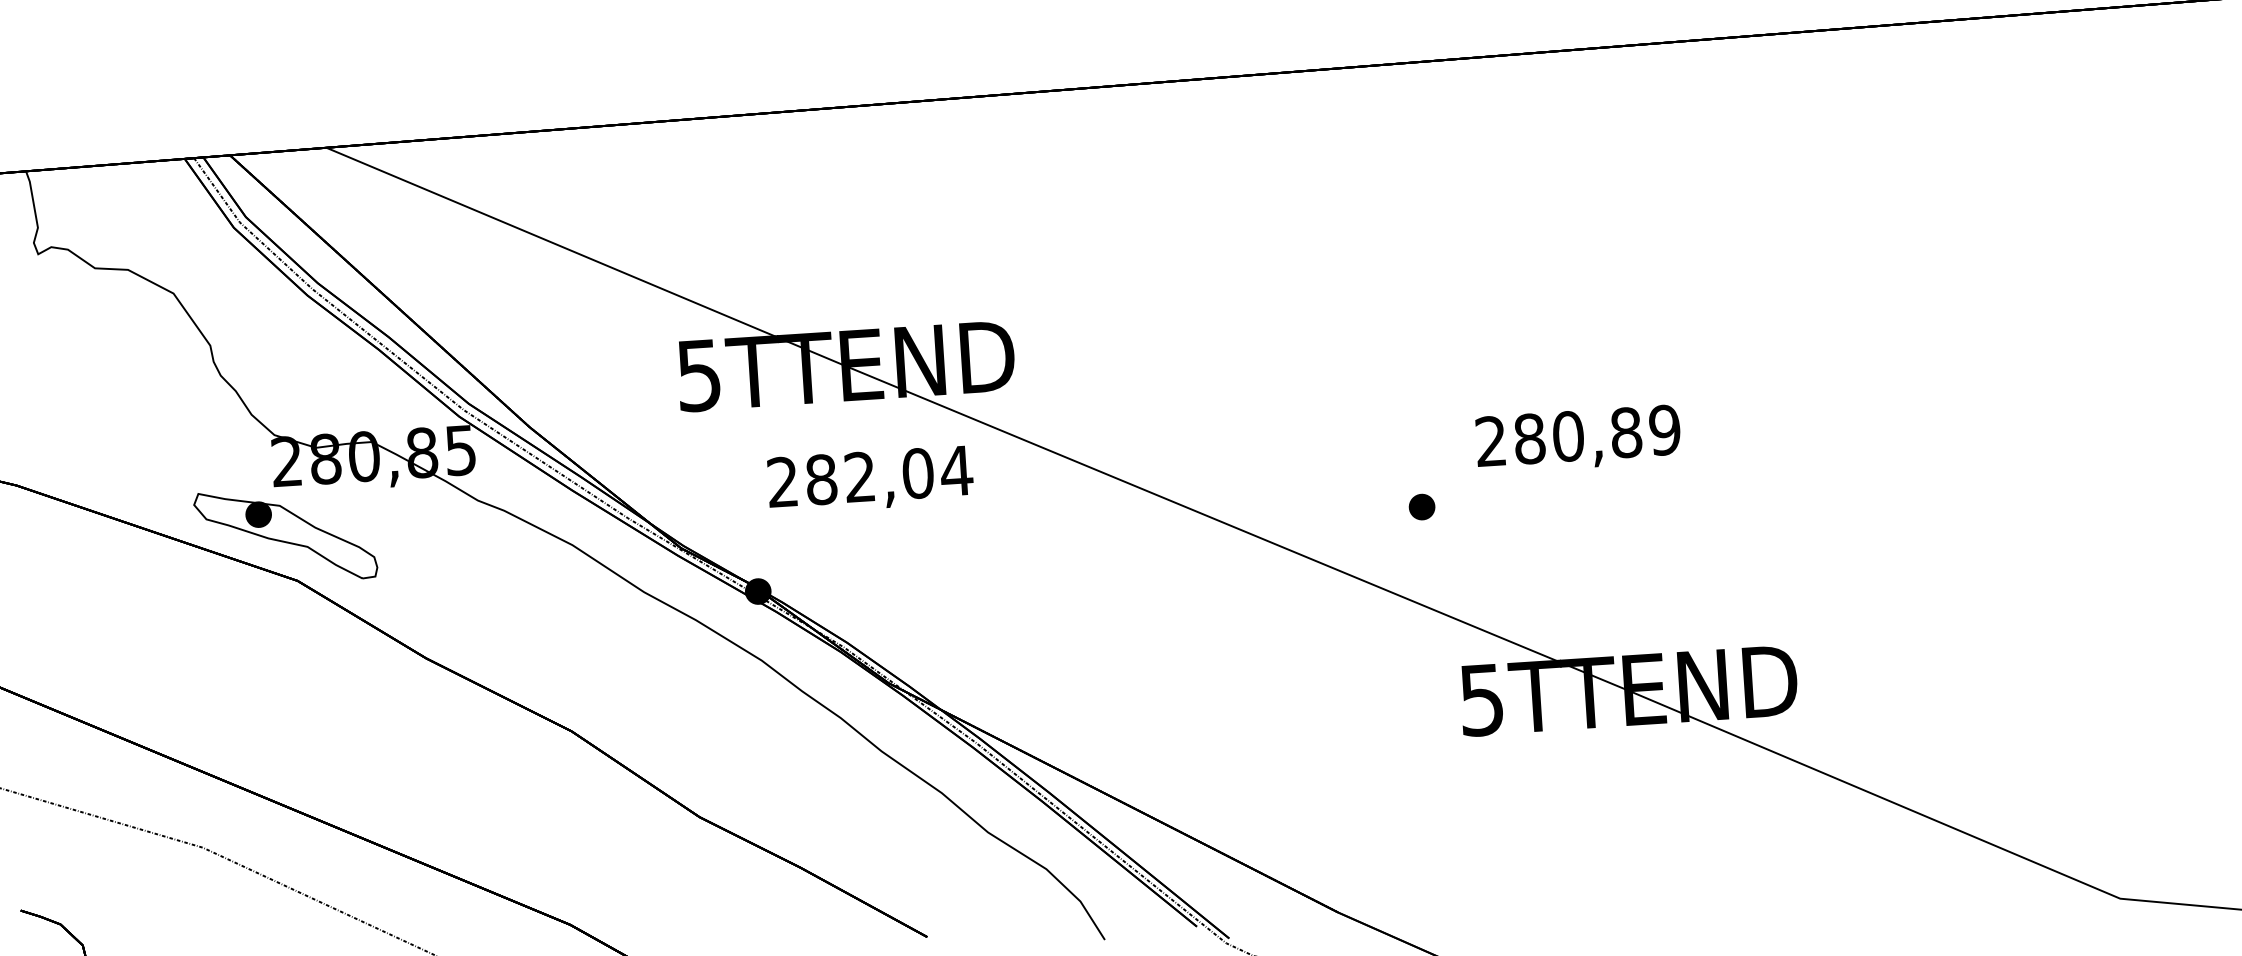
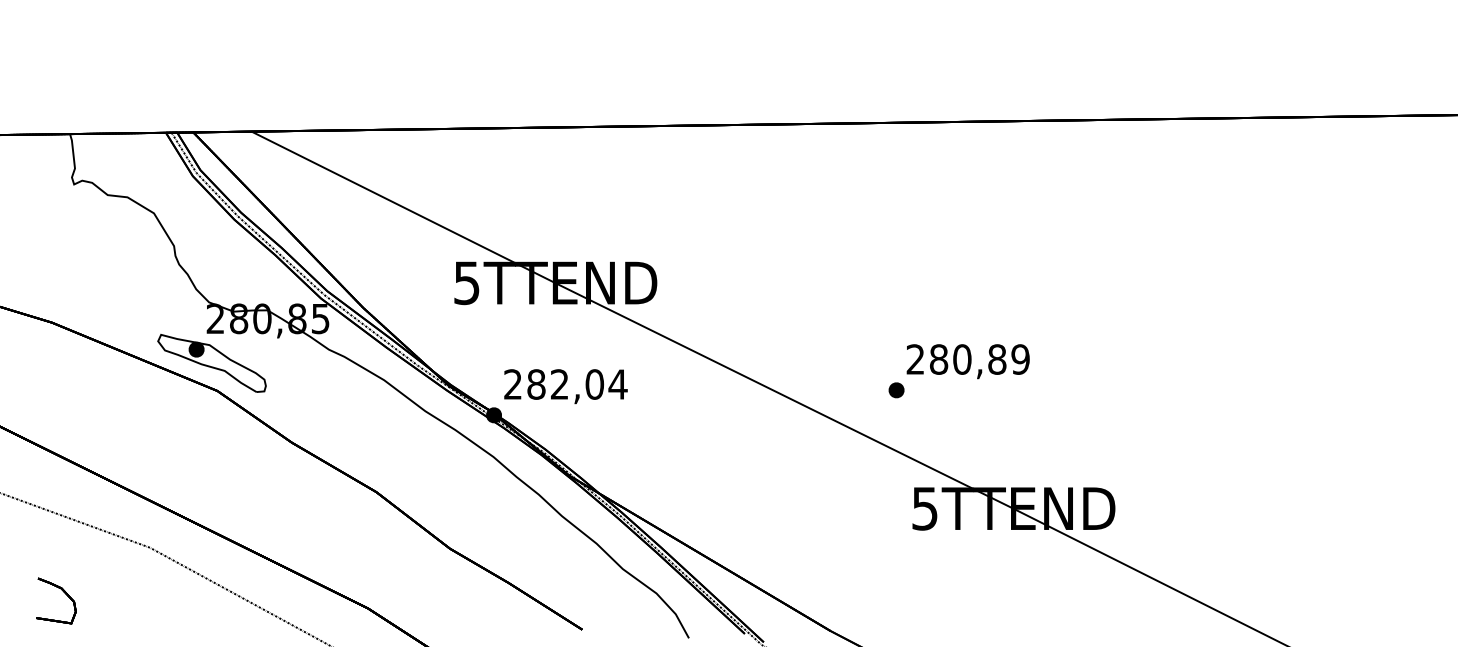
text: (1577, 439) -> (967, 361), moved
text: (869, 479) -> (565, 386), moved

